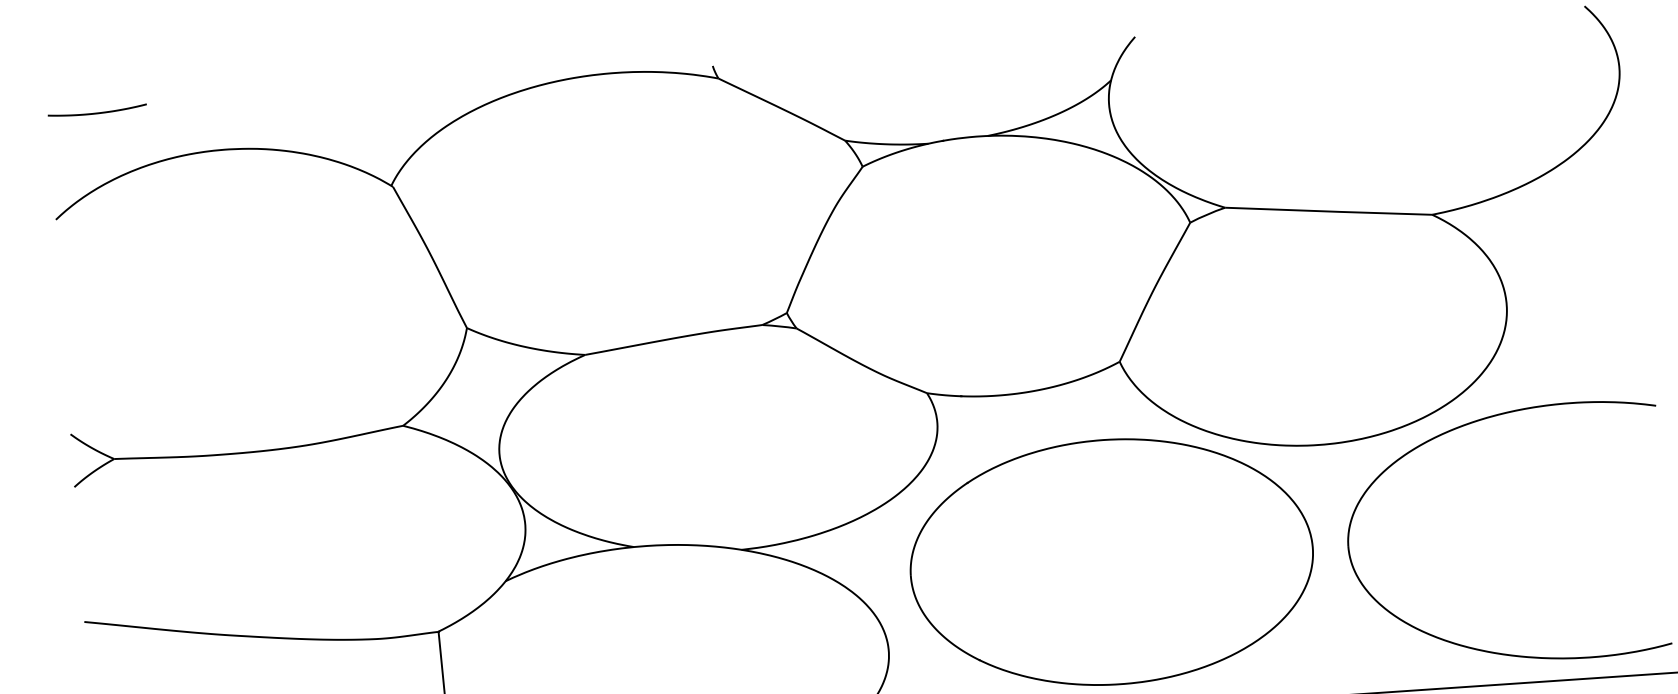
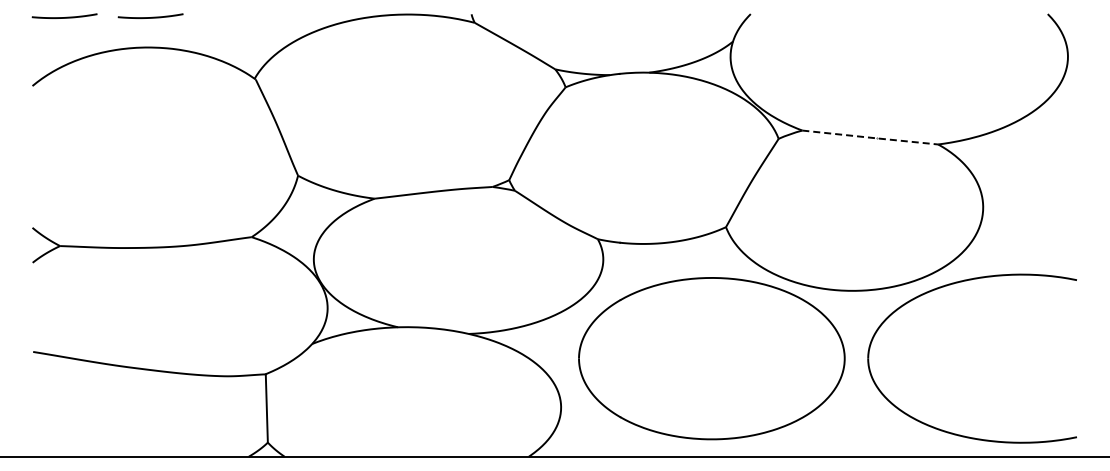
curve: (227, 103) -> (150, 17), added
line: (1330, 211) -> (871, 137), solid -> dashed

